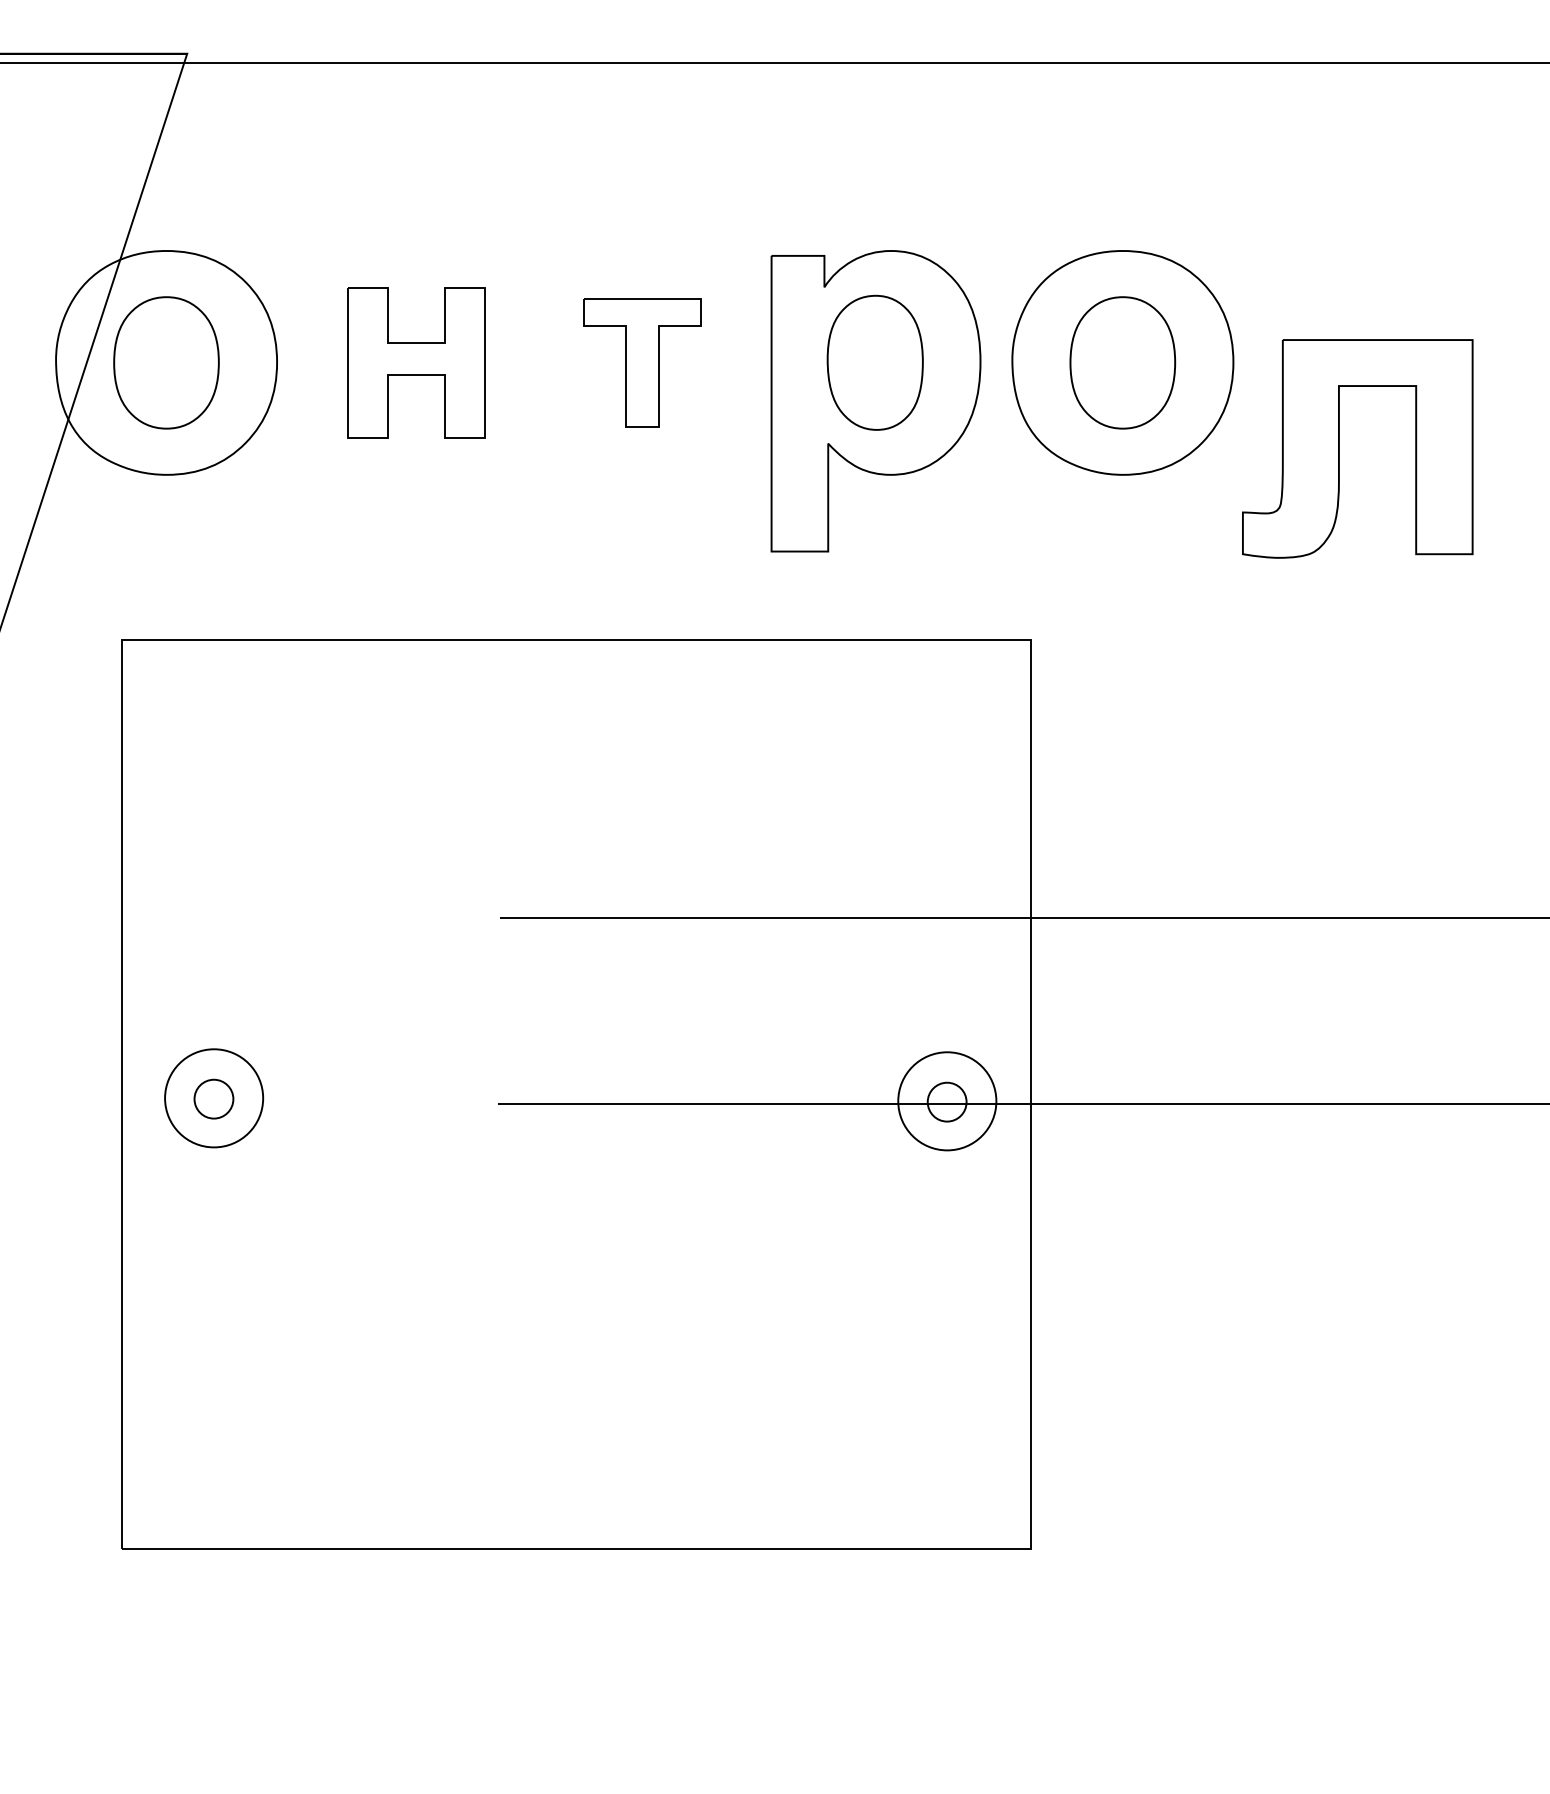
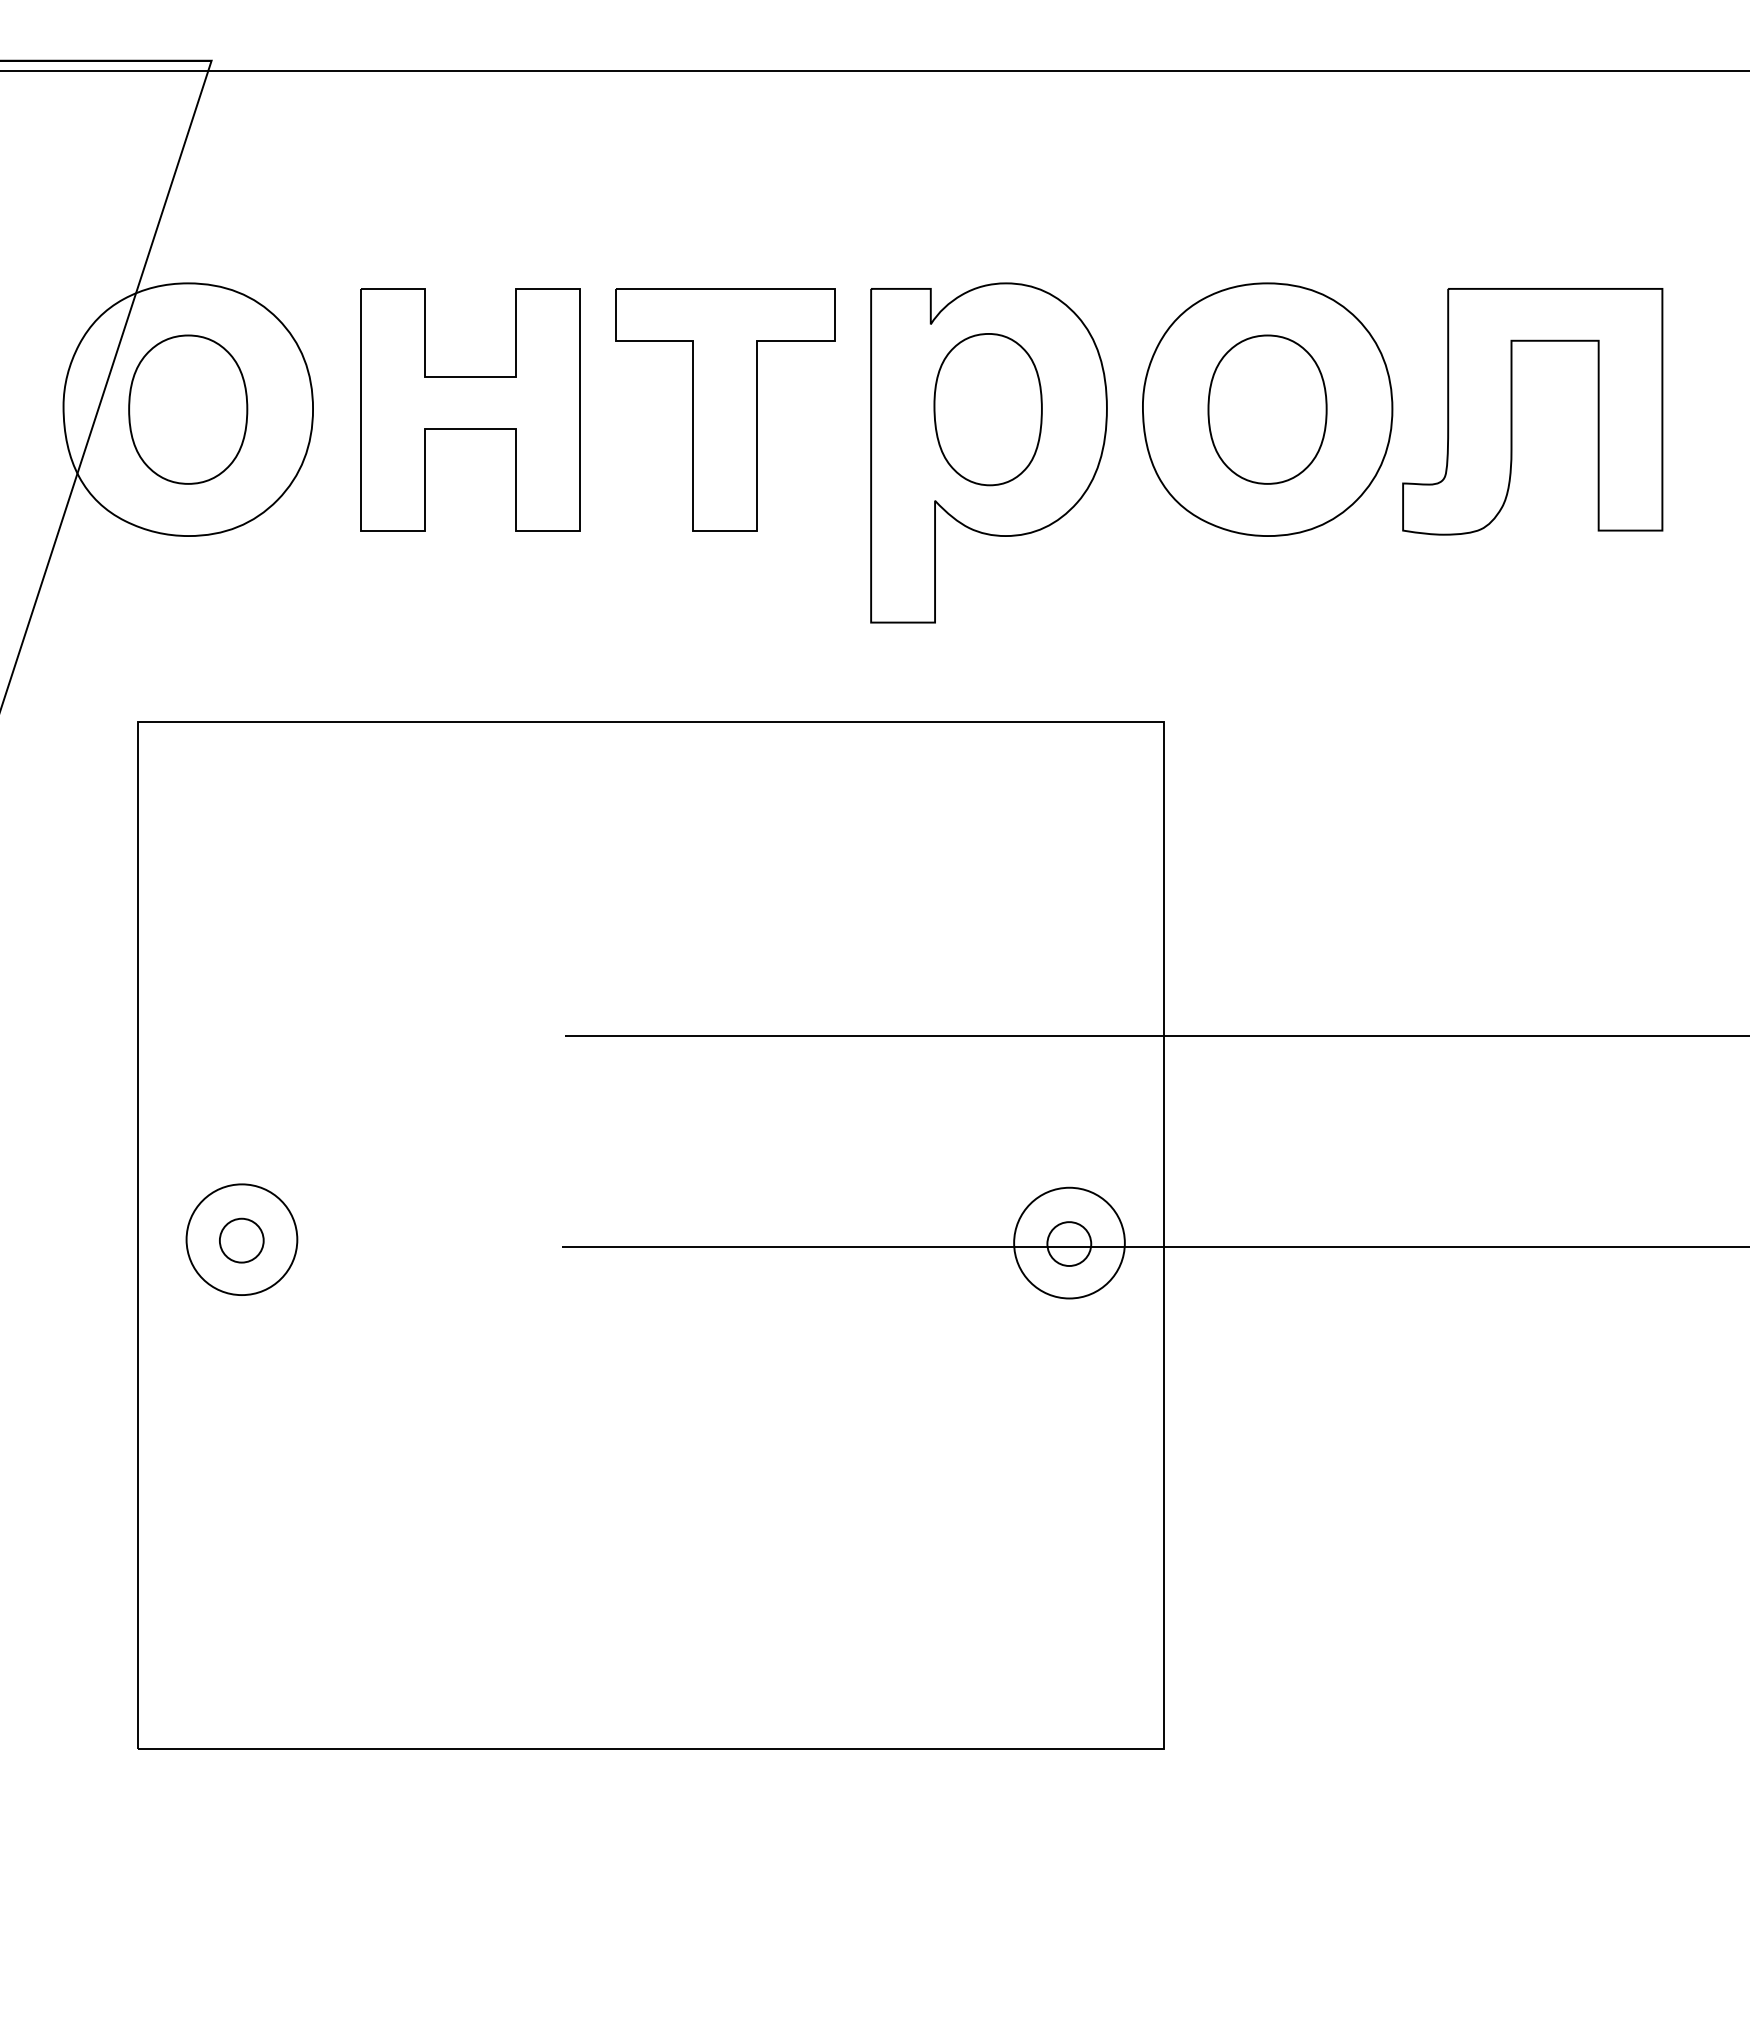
part: (416, 362) -> (470, 409), size x1.43
part: (642, 362) -> (725, 409), size x1.67
part: (1339, 448) -> (1512, 411), moved

